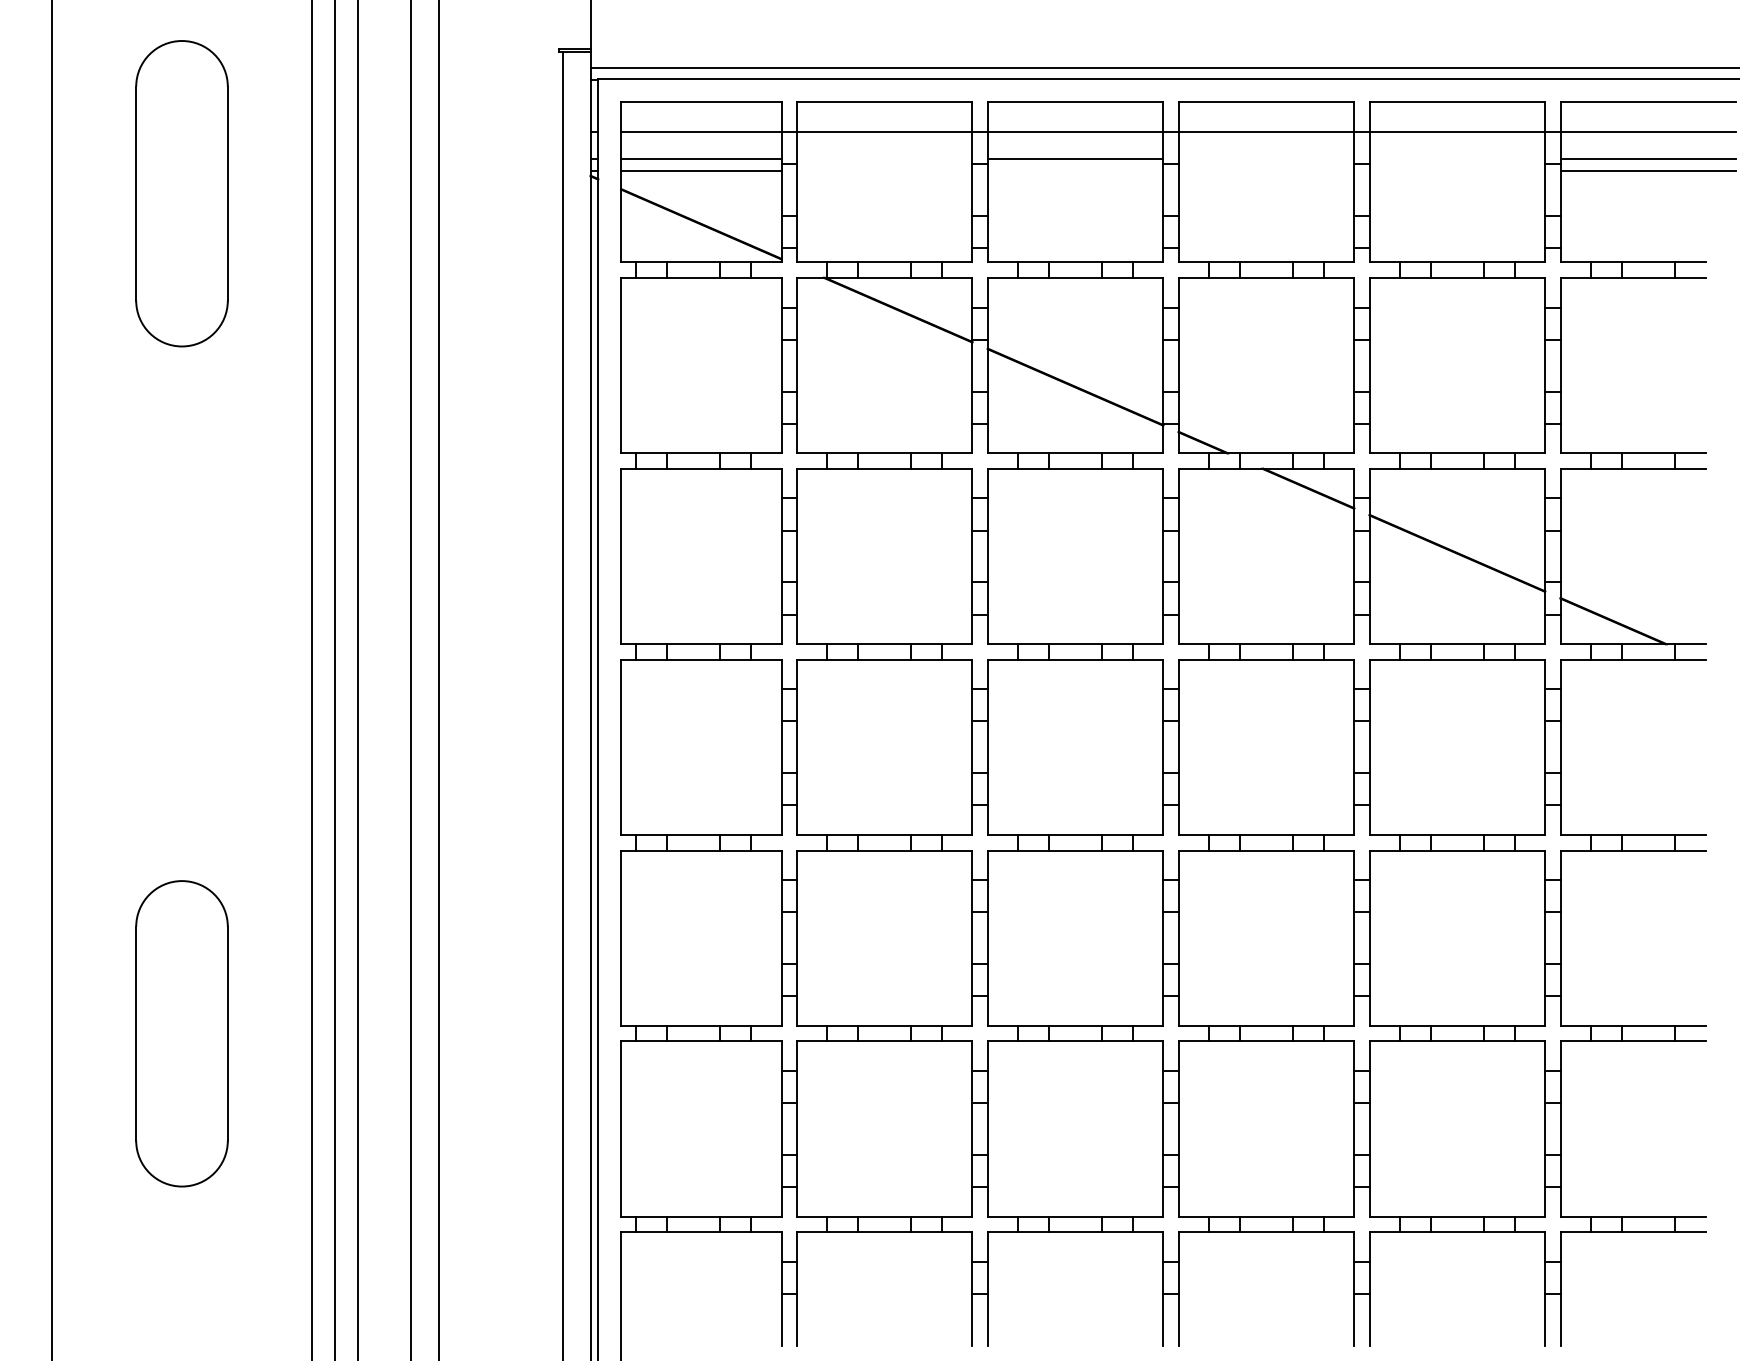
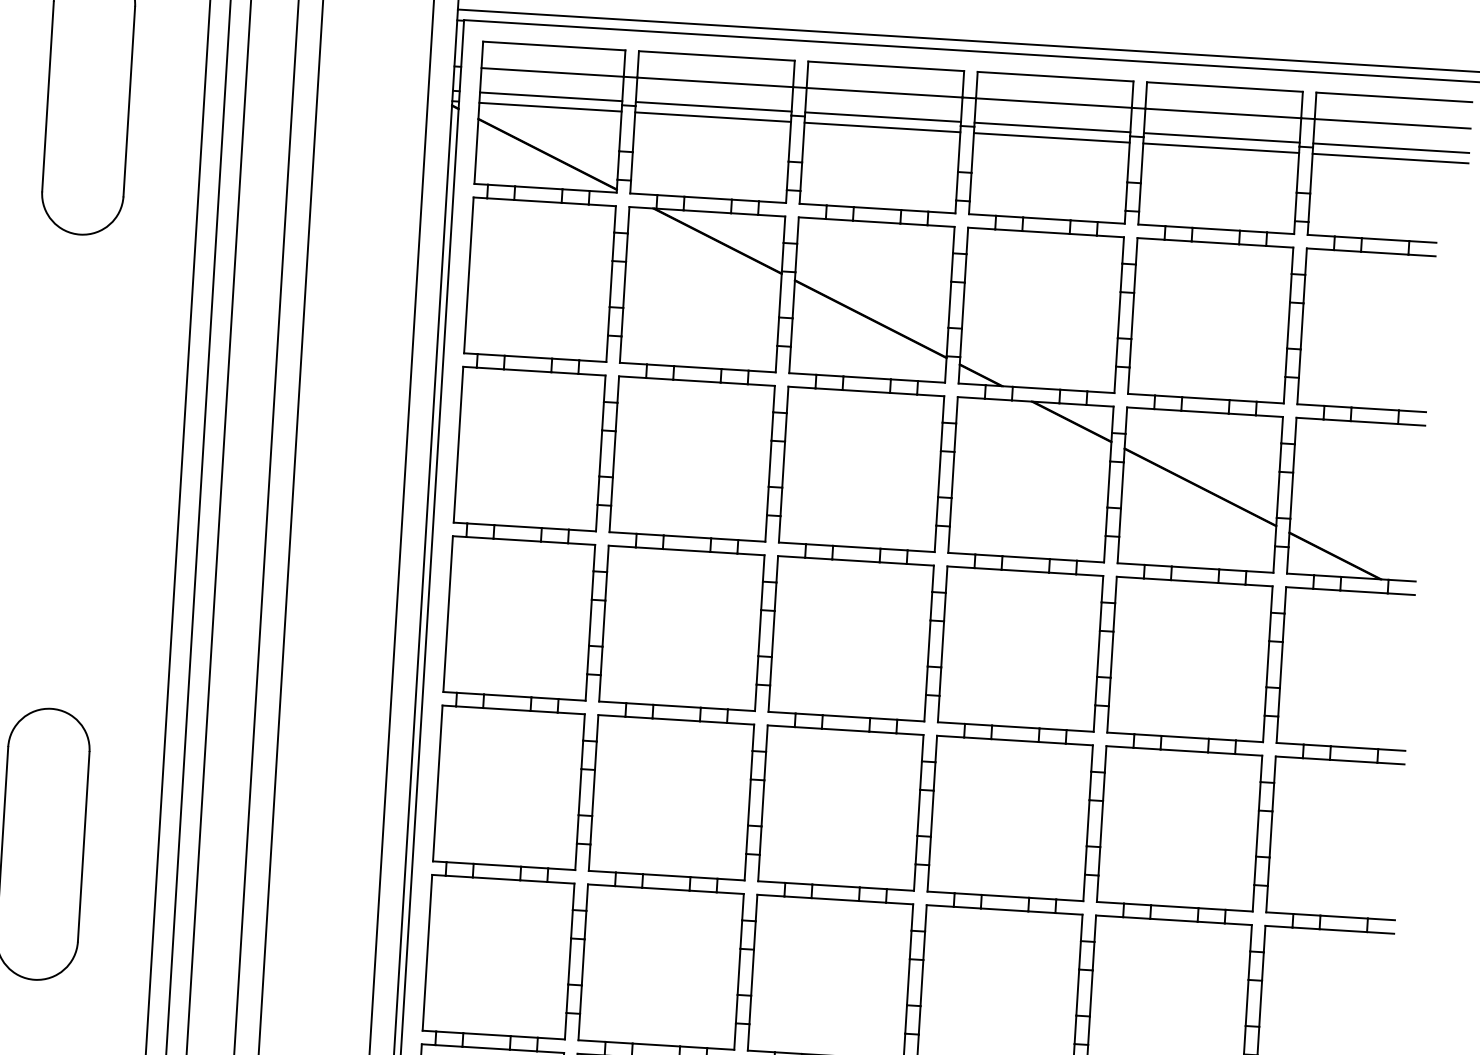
line: (884, 159) -> (713, 106), added
line: (1266, 159) -> (1052, 127), added
line: (1457, 159) -> (1221, 137), added
line: (884, 171) -> (712, 117), added
line: (1075, 171) -> (882, 127), added
line: (1266, 171) -> (1051, 138), added
line: (1457, 171) -> (1221, 148), added

